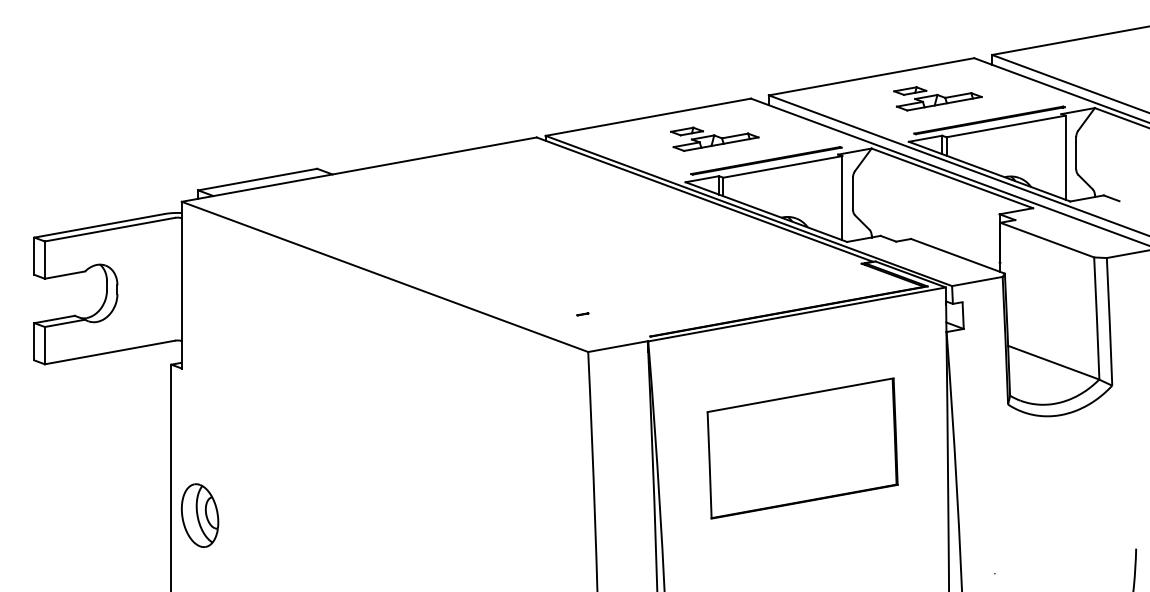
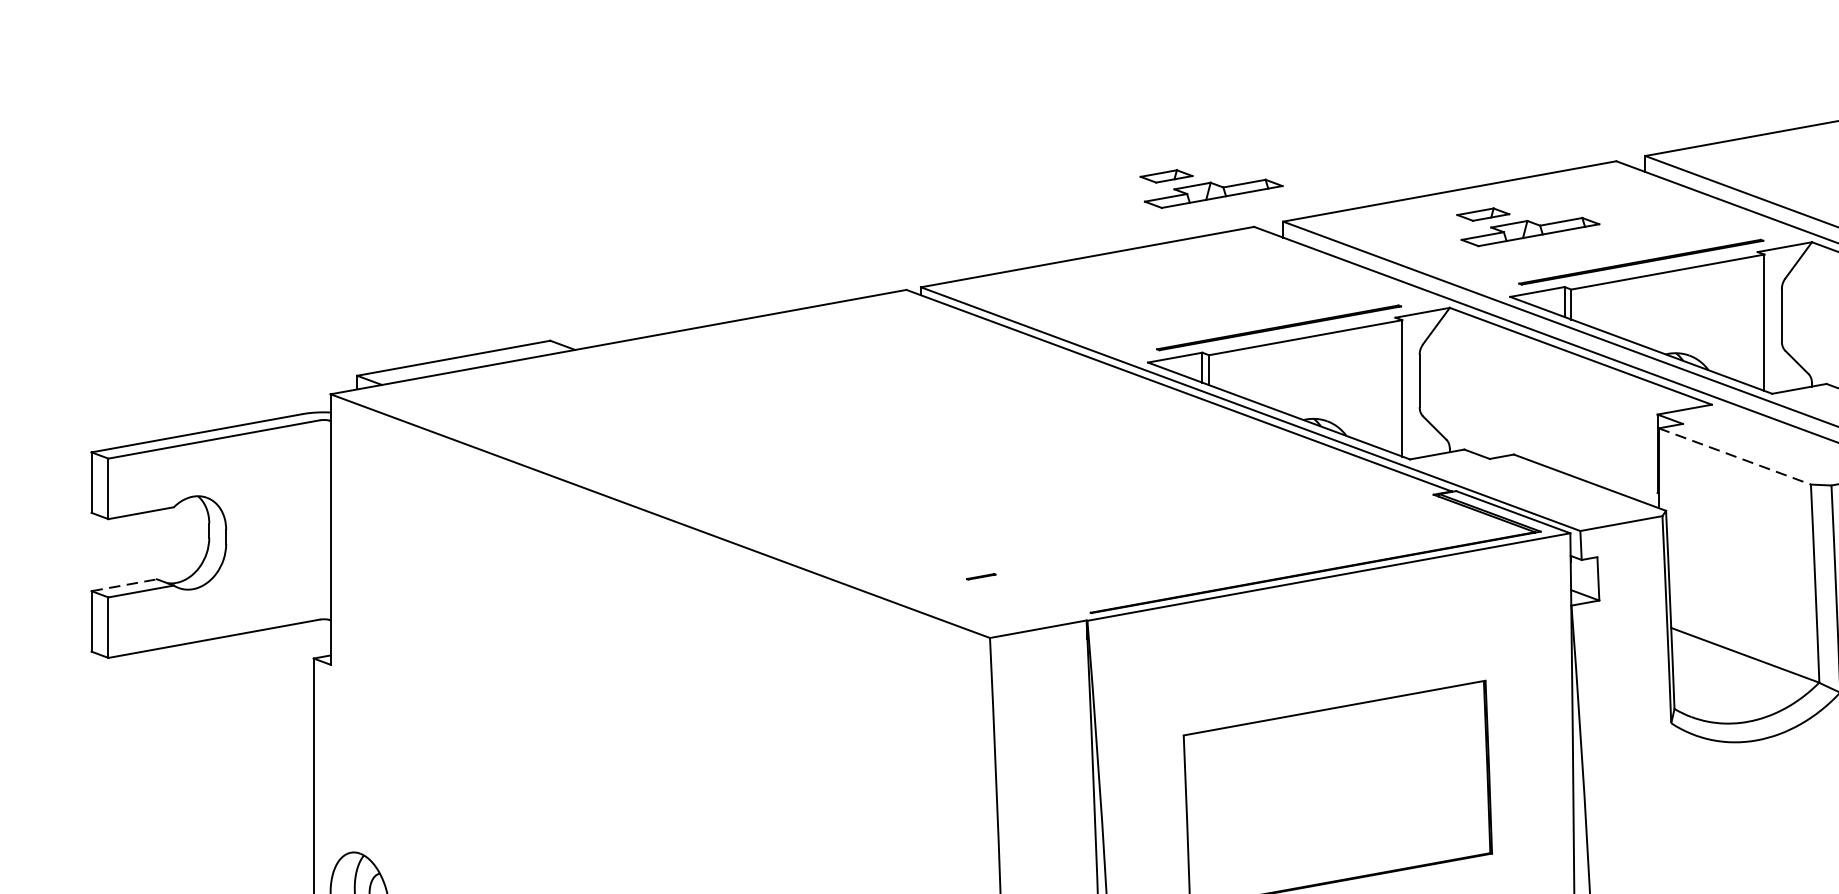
part: (937, 98) -> (1527, 226), moved
part: (714, 138) -> (1211, 187), moved
line: (1047, 240) -> (1735, 457), solid -> dashed
part: (582, 314) -> (980, 577), size x1.6
line: (55, 319) -> (125, 585), solid -> dashed

